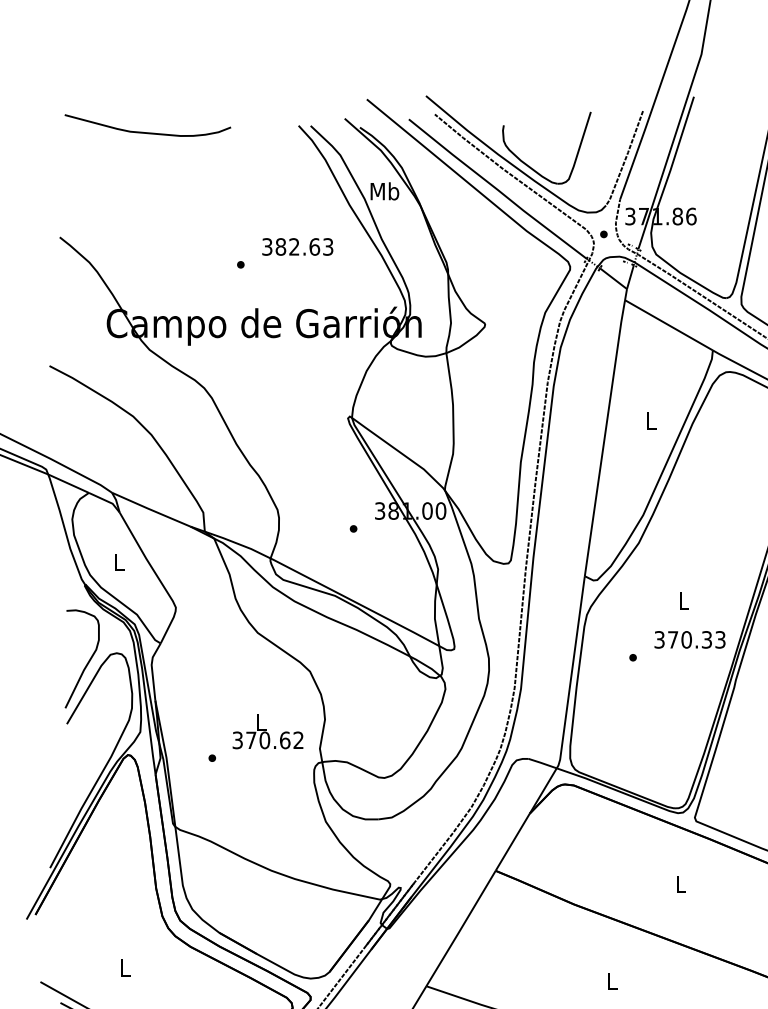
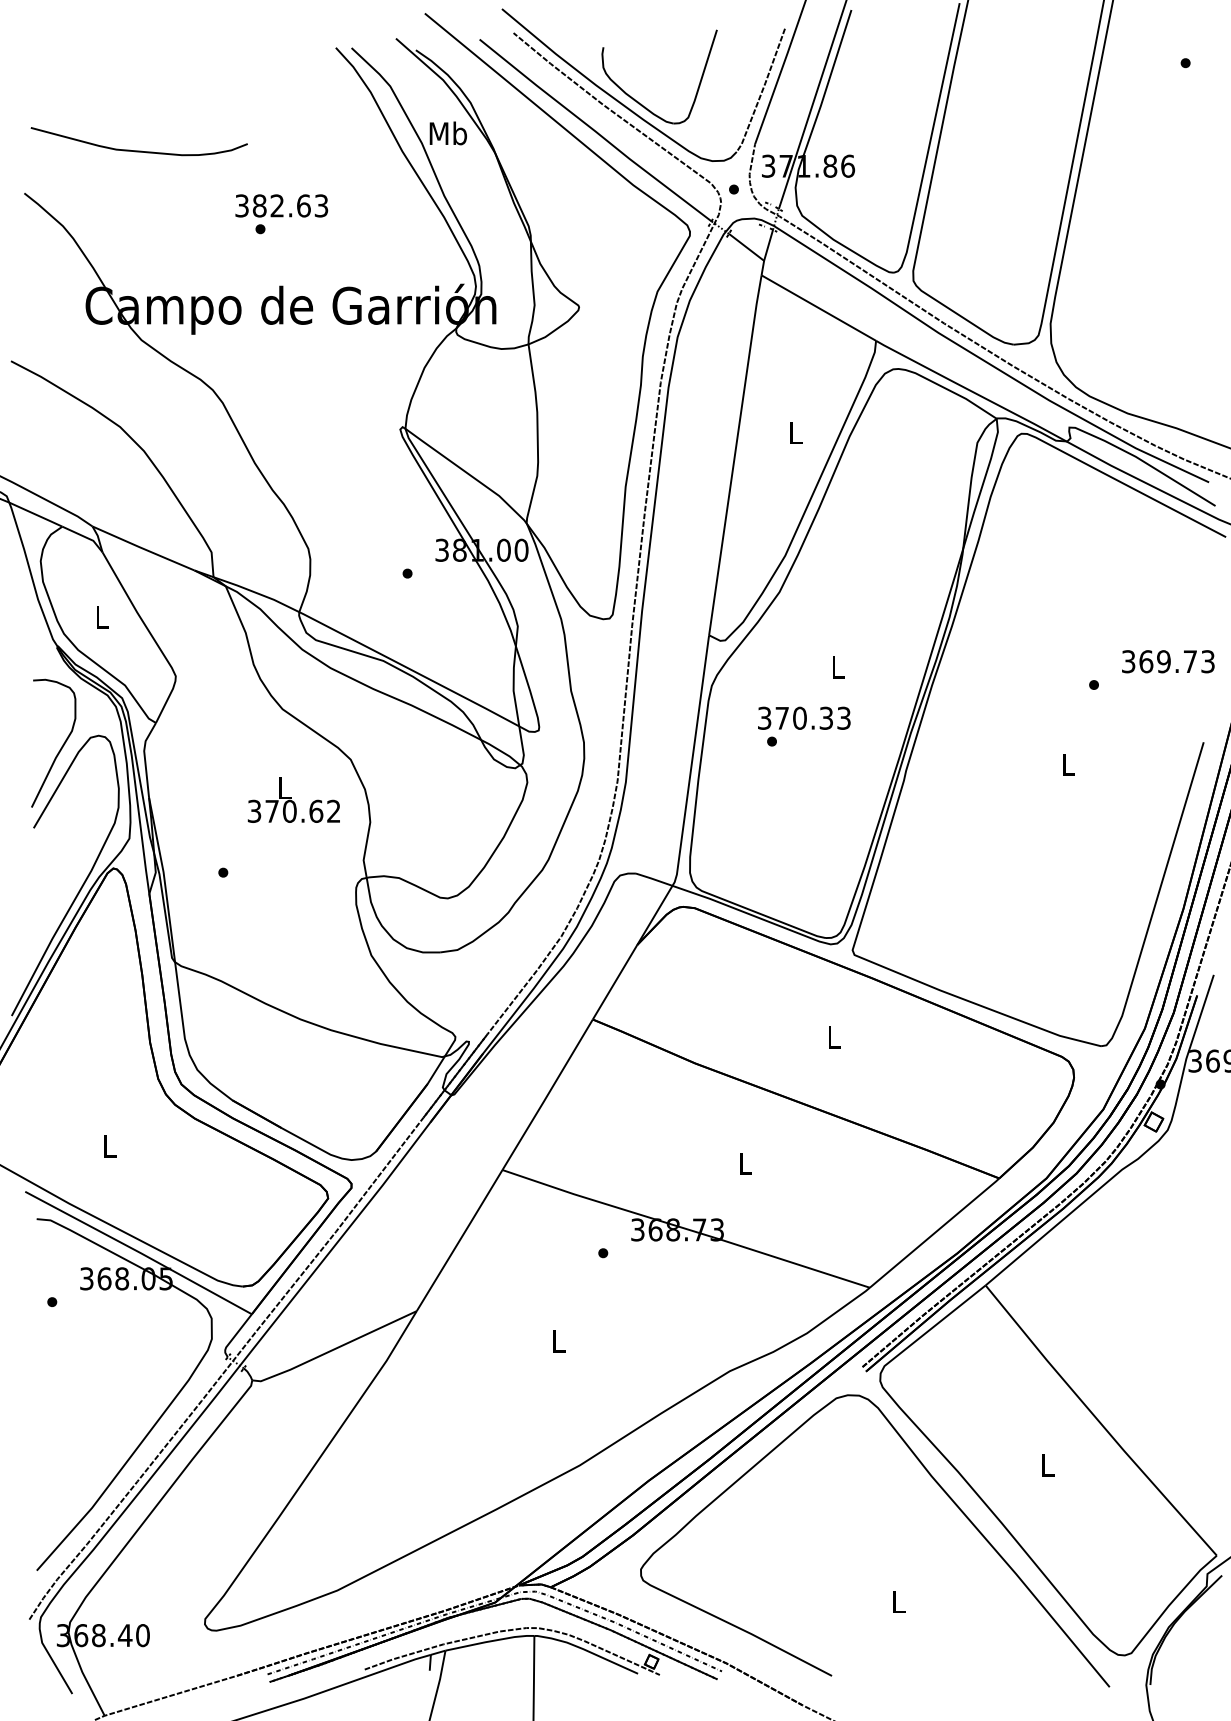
curve: (147, 132) -> (138, 150), moved
text: (297, 246) -> (281, 205), moved
text: (690, 639) -> (804, 717), moved
text: (267, 731) -> (293, 799), moved

